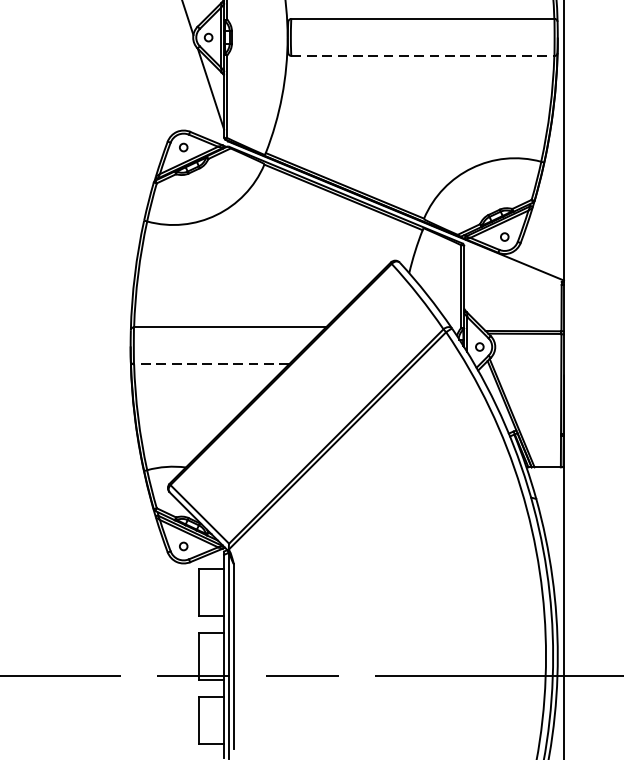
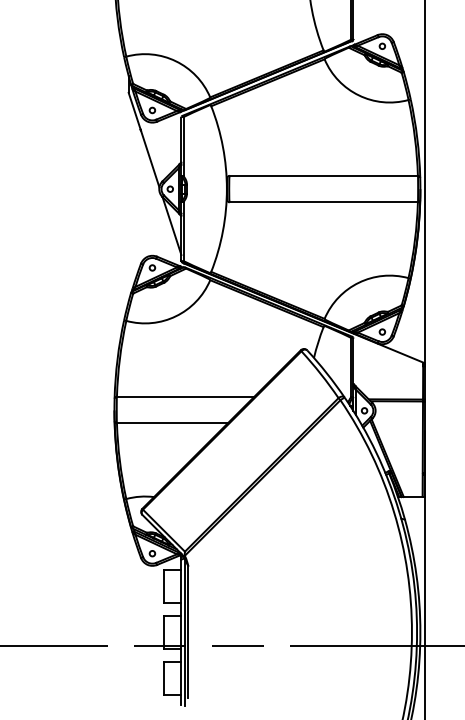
line: (423, 56) -> (324, 202), dashed -> solid
line: (211, 364) -> (172, 423), dashed -> solid

